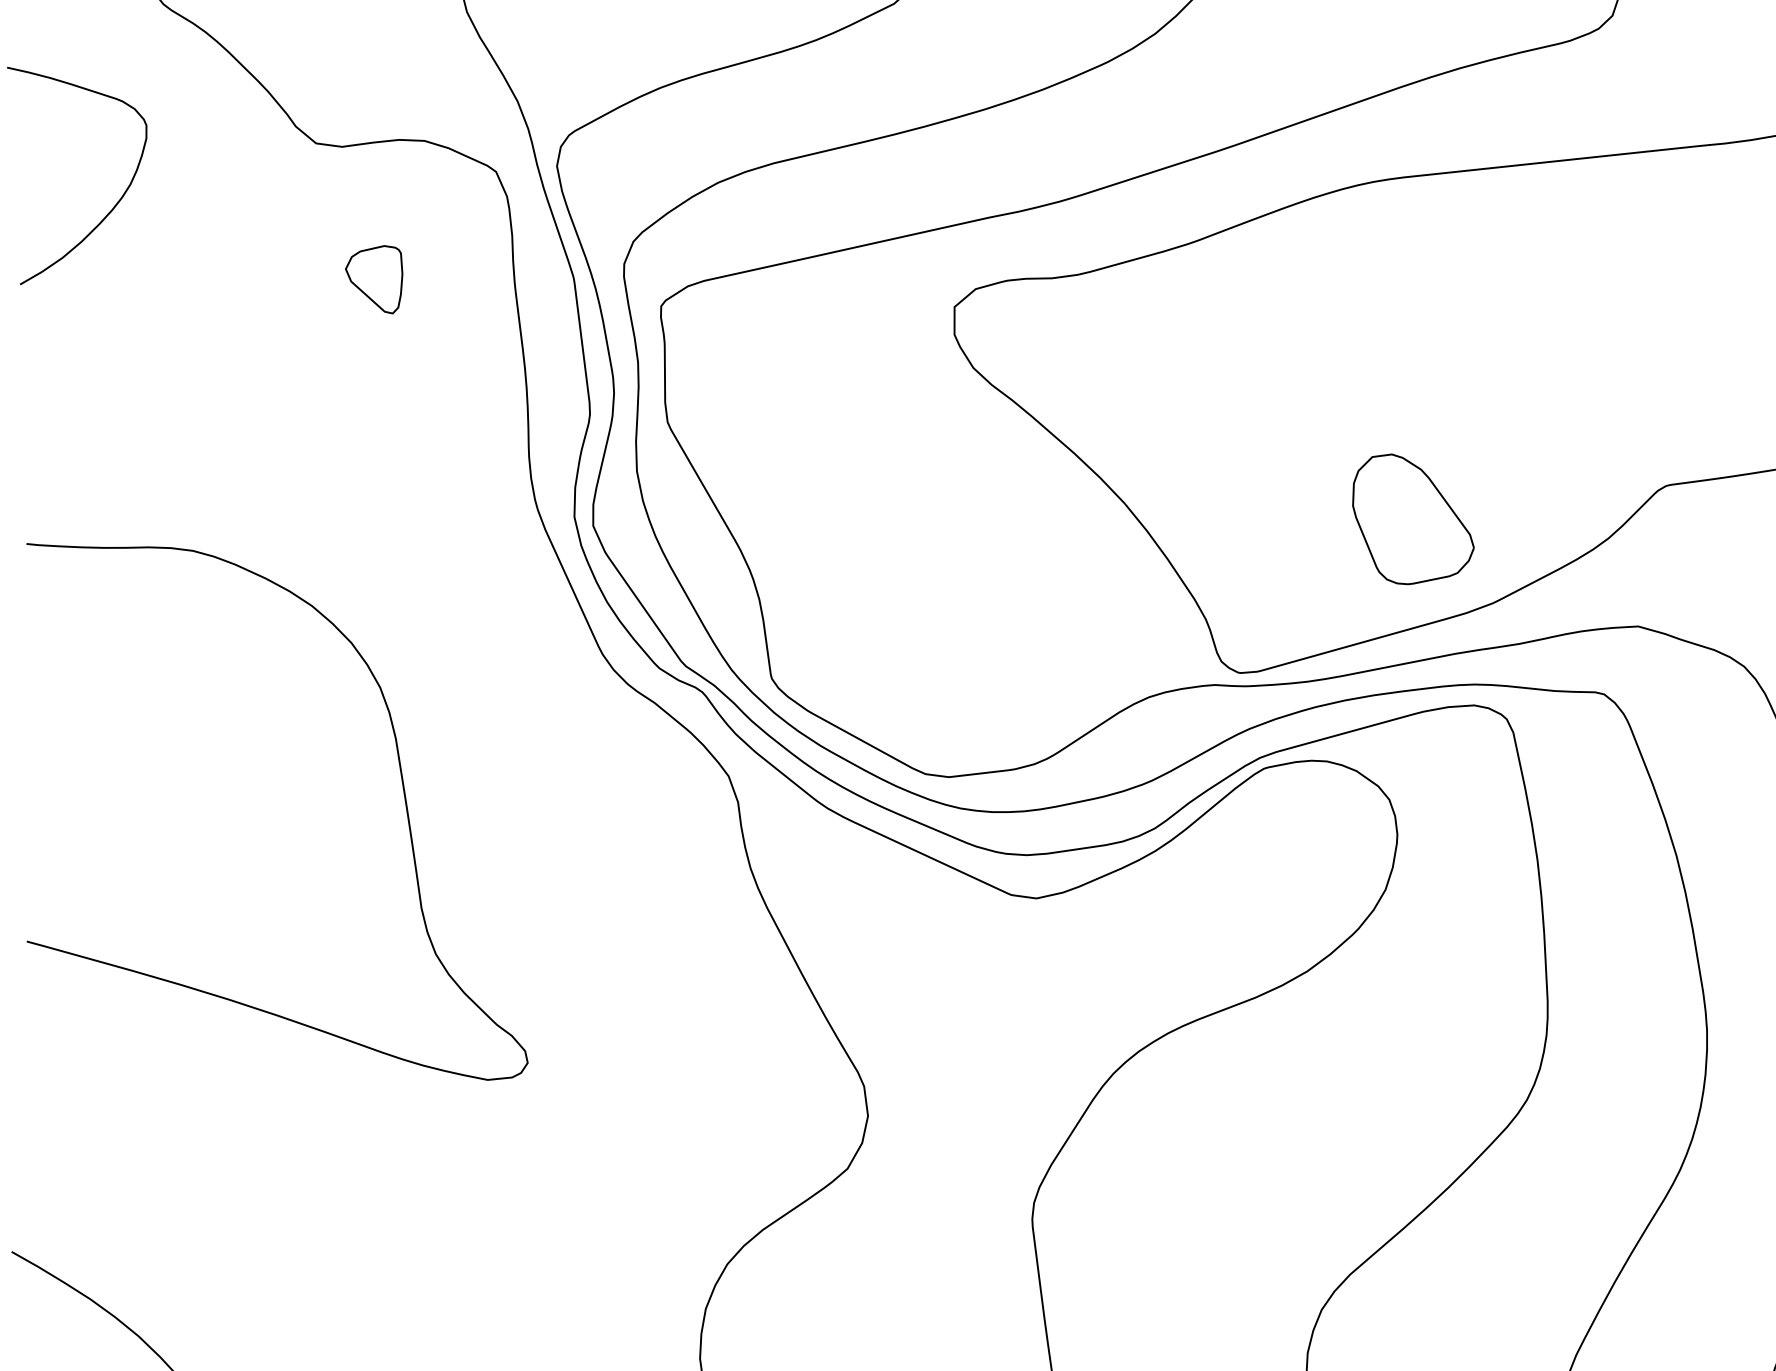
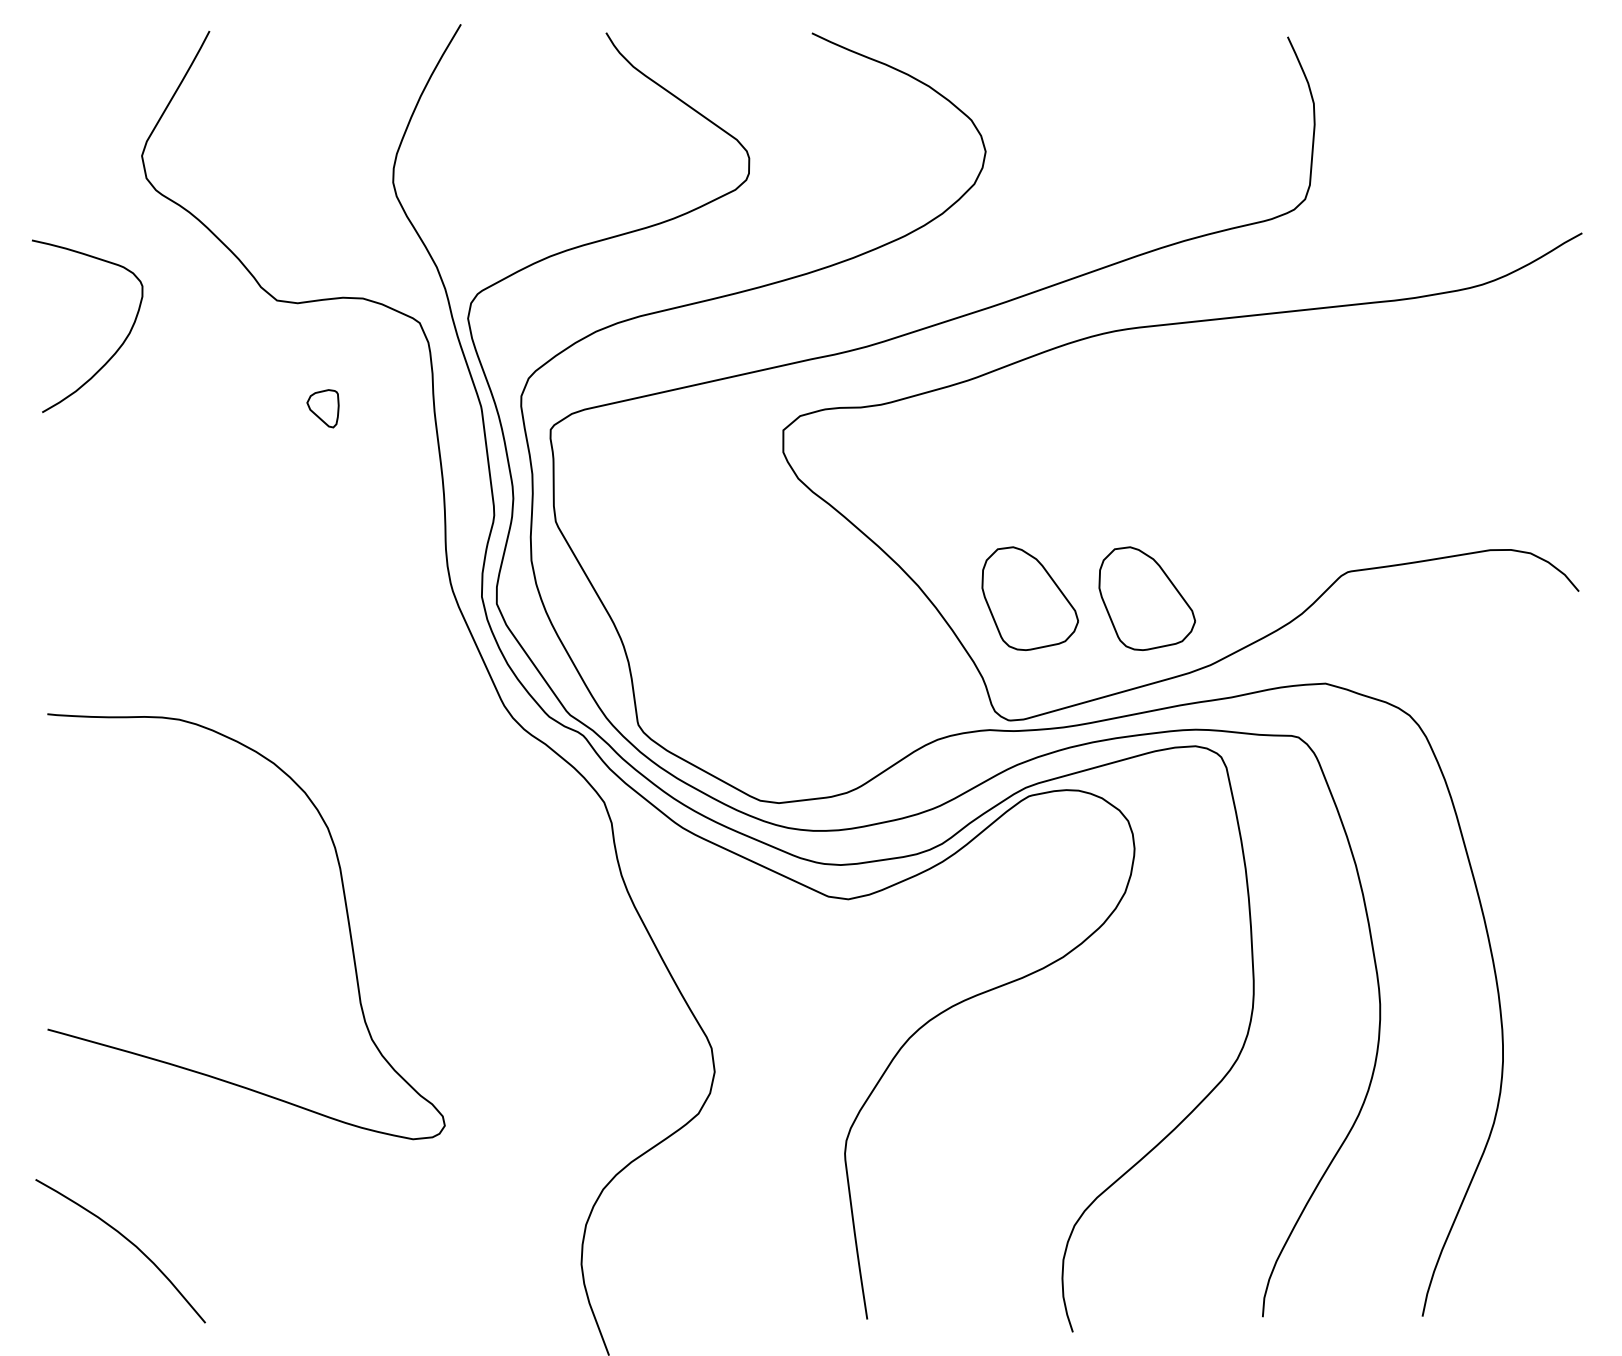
part: (373, 279) -> (322, 408), size x0.7
part: (1264, 519) -> (1029, 598), added
curve: (402, 790) -> (345, 909), moved

